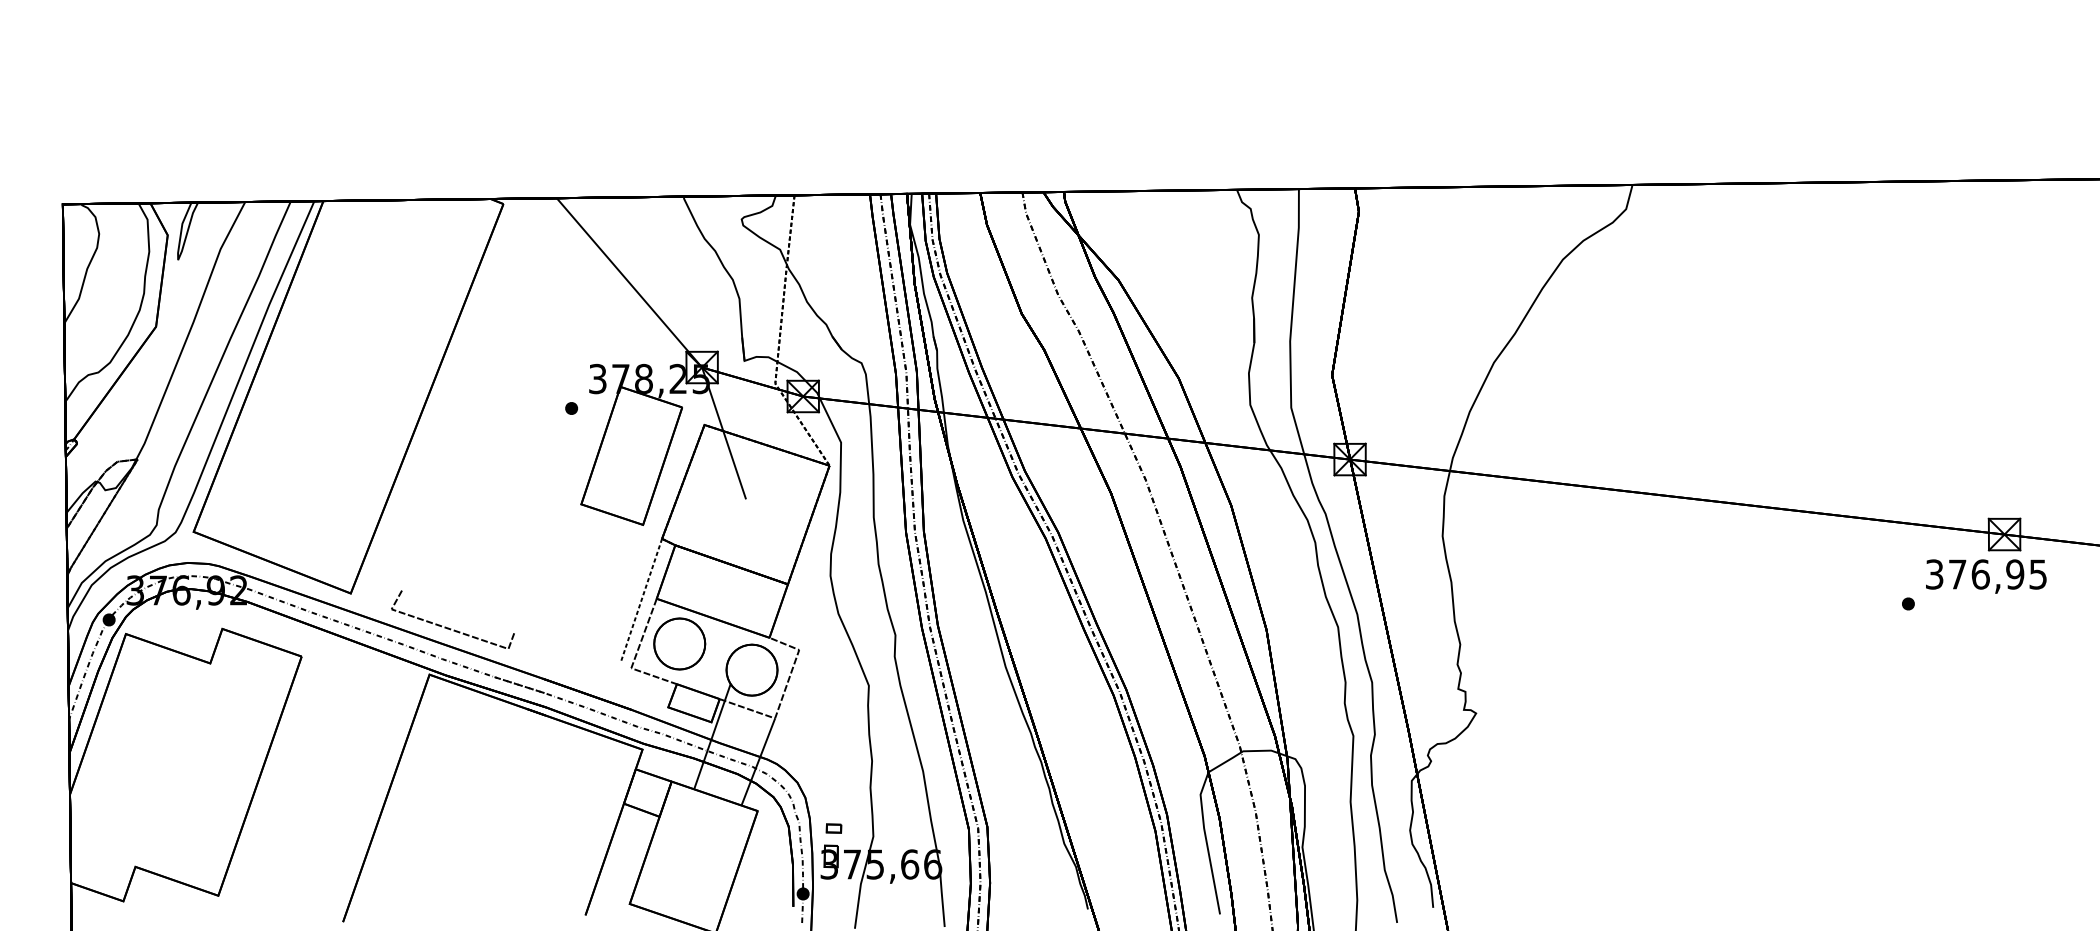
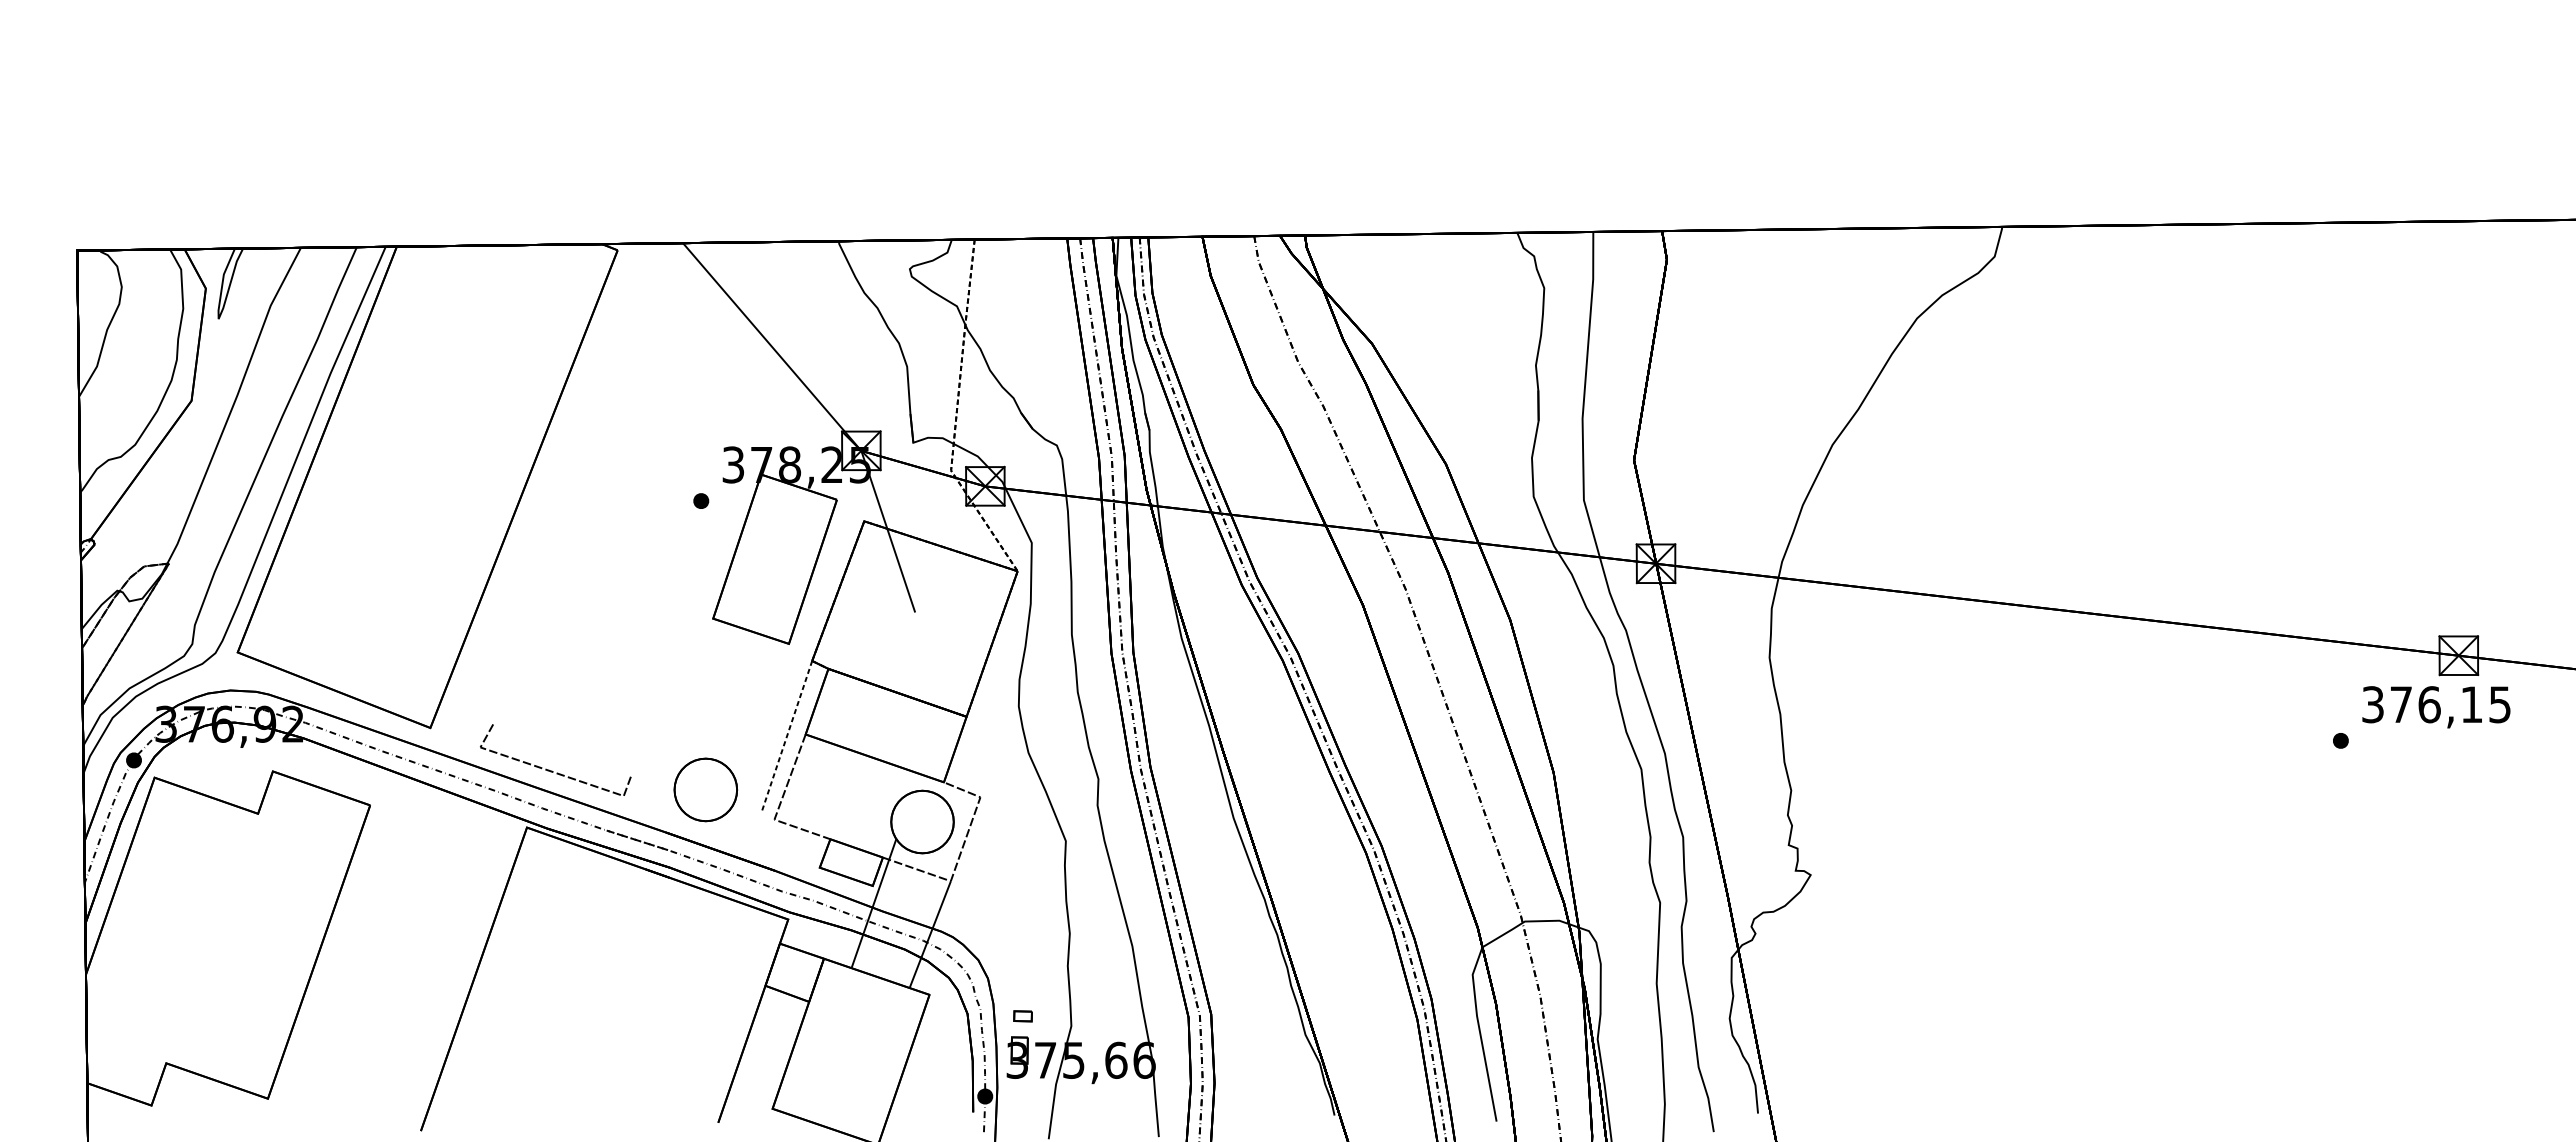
text: (2014, 574) -> (2471, 704), 376,95 -> 376,15
part: (679, 643) -> (705, 789), moved

